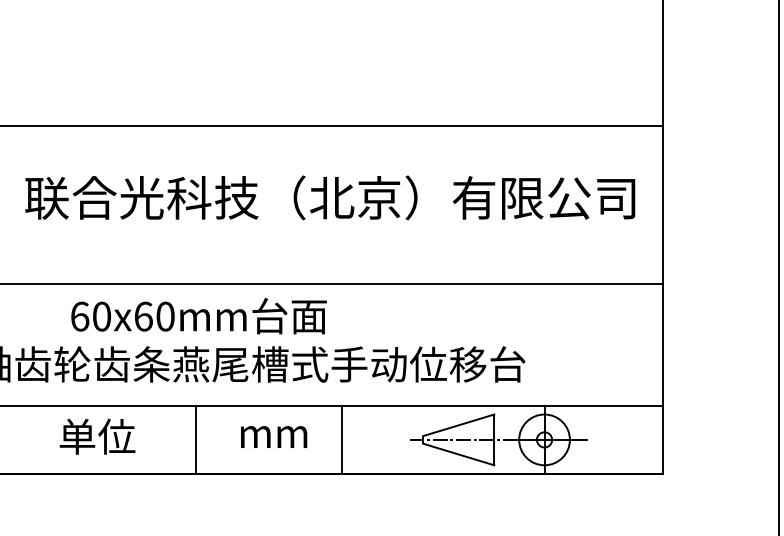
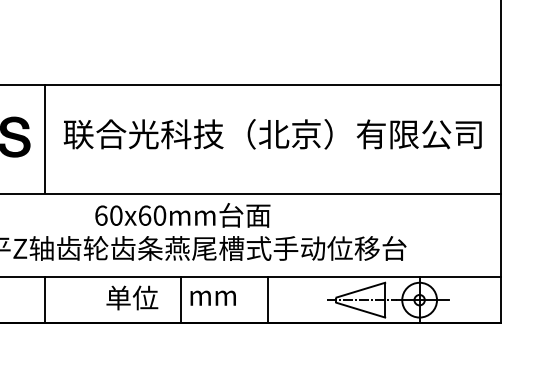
text: (97, 436) -> (132, 297), moved
text: (272, 436) -> (212, 297), moved
line: (341, 438) -> (267, 299), moved

